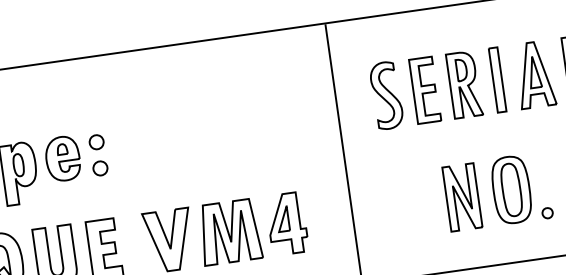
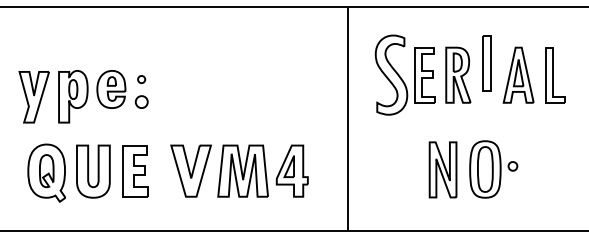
part: (497, 80) -> (486, 63), moved
part: (386, 94) -> (391, 74), size x1.4
part: (96, 142) -> (141, 79), size x0.6
part: (547, 213) -> (512, 166), moved

